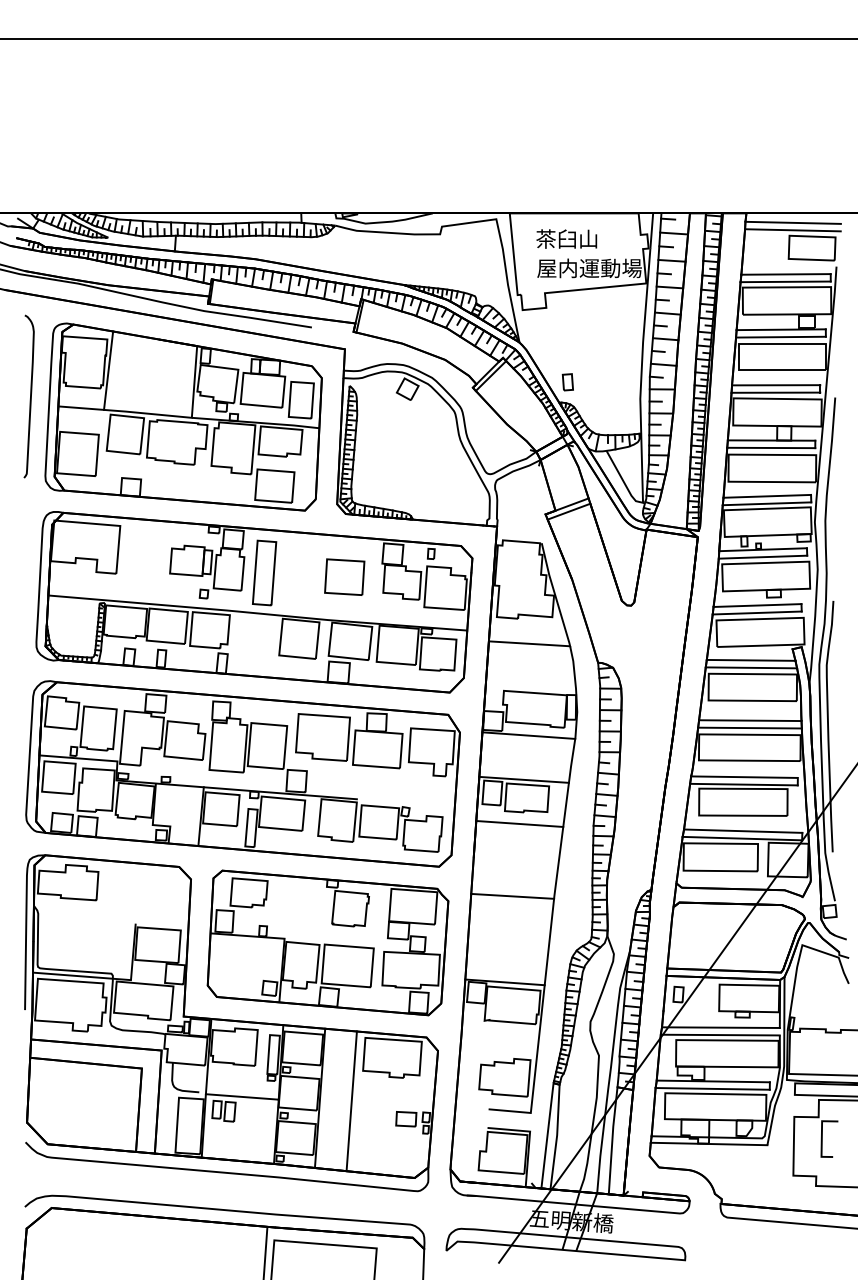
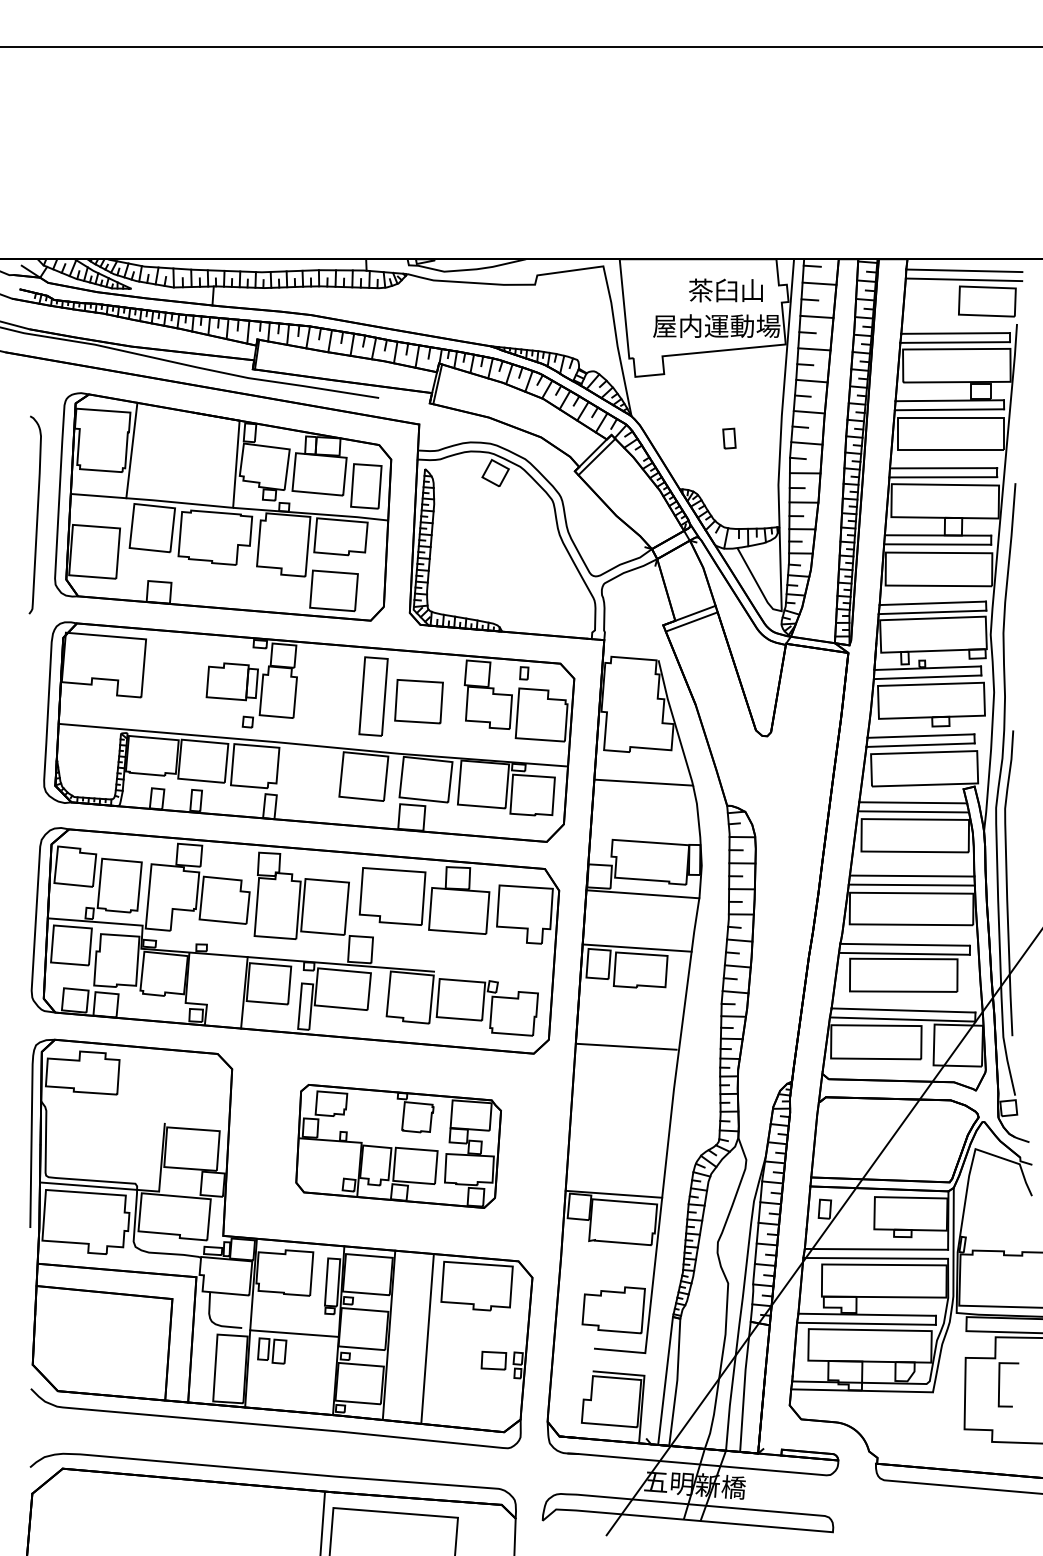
text: (566, 239) -> (725, 290), moved
part: (567, 382) -> (729, 438), moved
curve: (30, 396) -> (36, 514), moved
part: (264, 572) -> (373, 696), moved
line: (519, 823) -> (631, 1001), removed
line: (512, 896) -> (625, 1046), moved
part: (327, 943) -> (398, 1146), size x0.7

